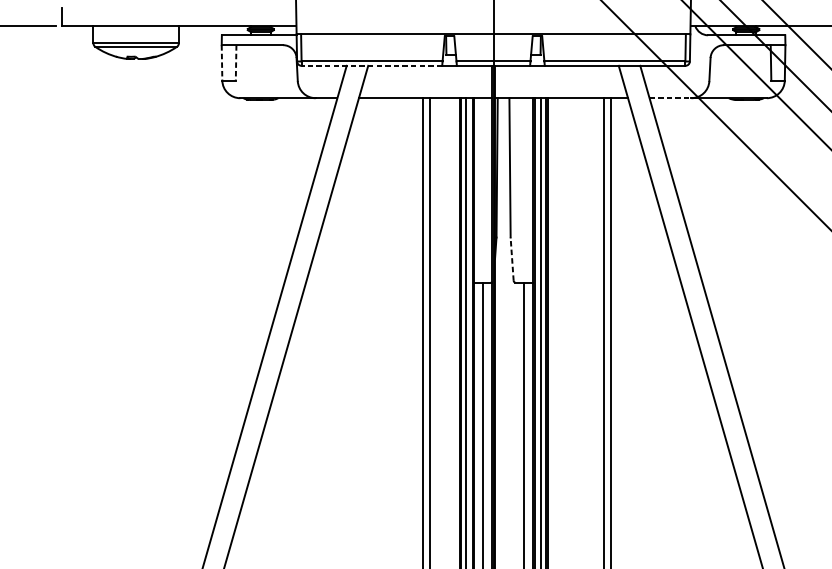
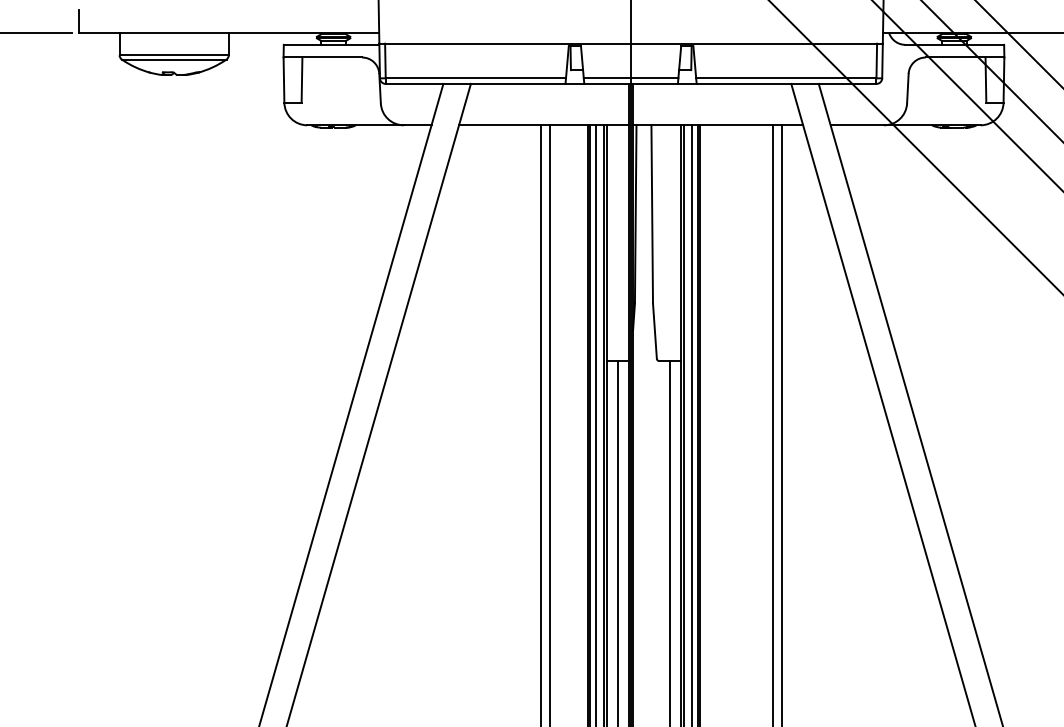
line: (221, 63) -> (283, 80), dashed -> solid
line: (236, 63) -> (302, 80), dashed -> solid
line: (371, 65) -> (475, 83), dashed -> solid
line: (670, 98) -> (857, 125), dashed -> solid
line: (511, 259) -> (654, 331), dashed -> solid

